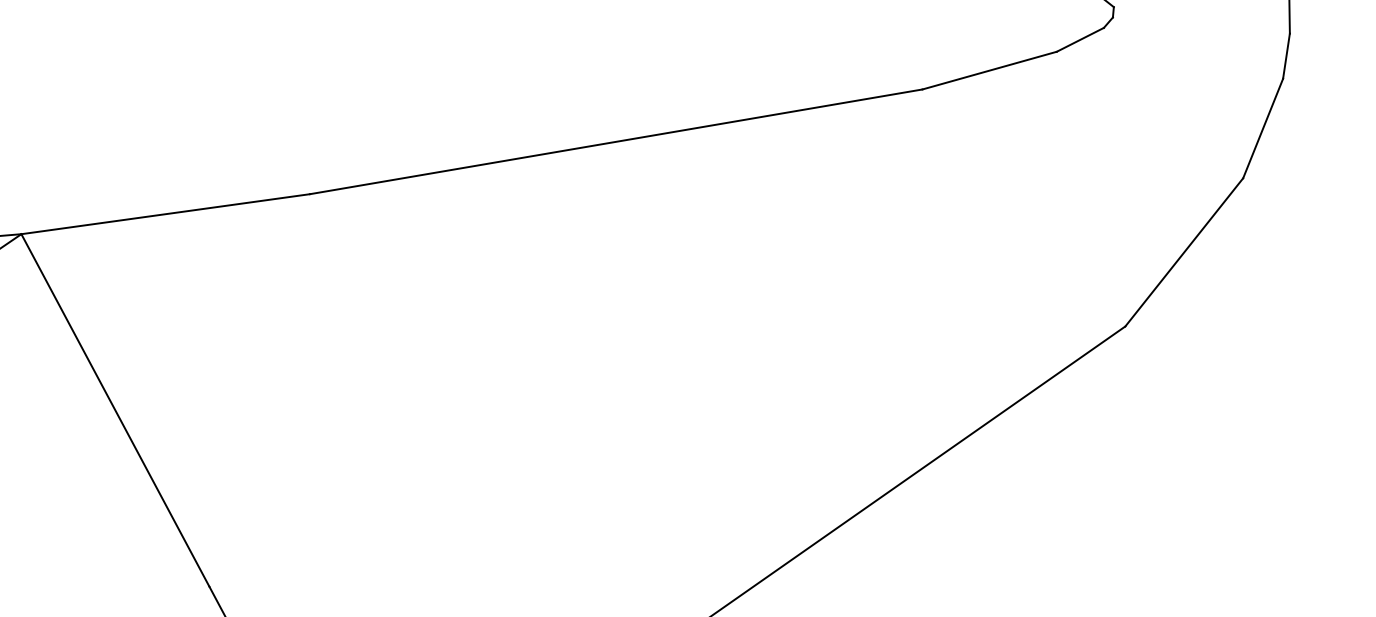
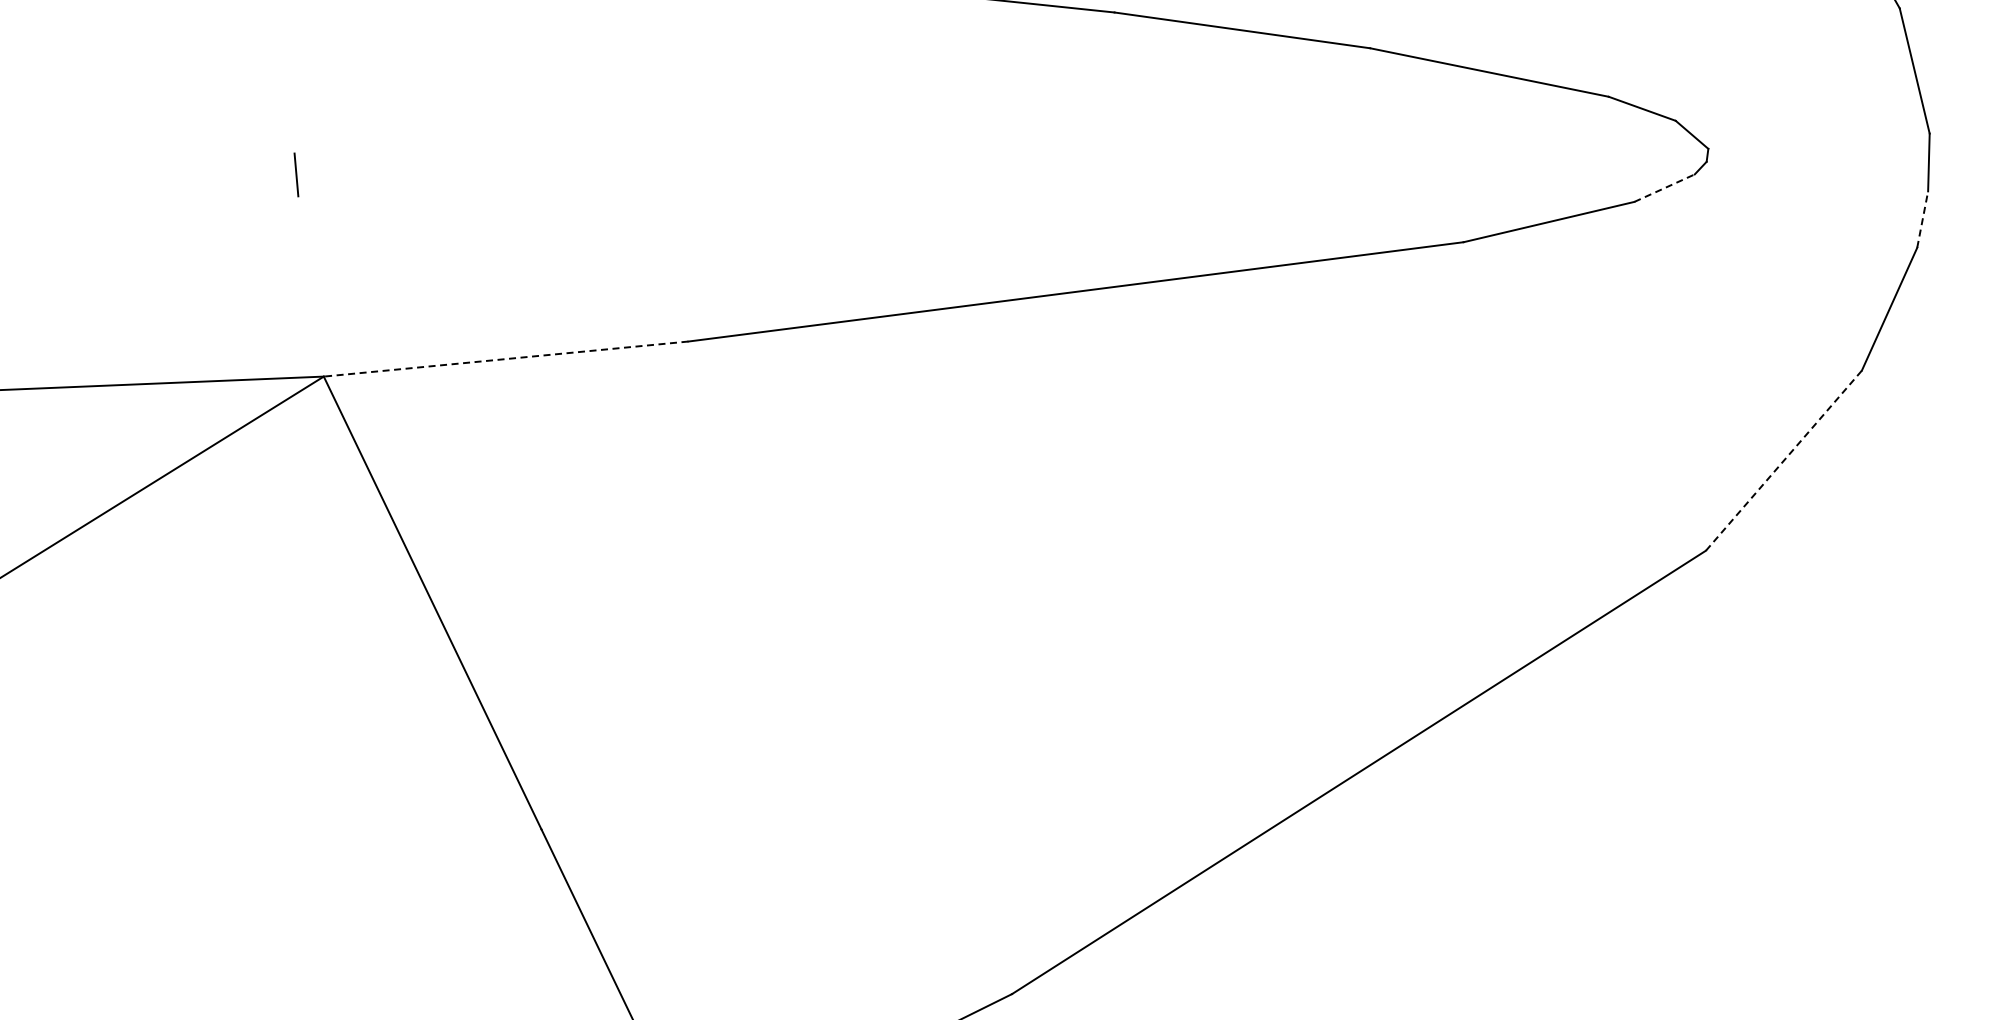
line: (1081, 39) -> (1665, 187), solid -> dashed
line: (1286, 56) -> (1922, 219), solid -> dashed
line: (165, 214) -> (505, 359), solid -> dashed
line: (1184, 252) -> (1784, 460), solid -> dashed

